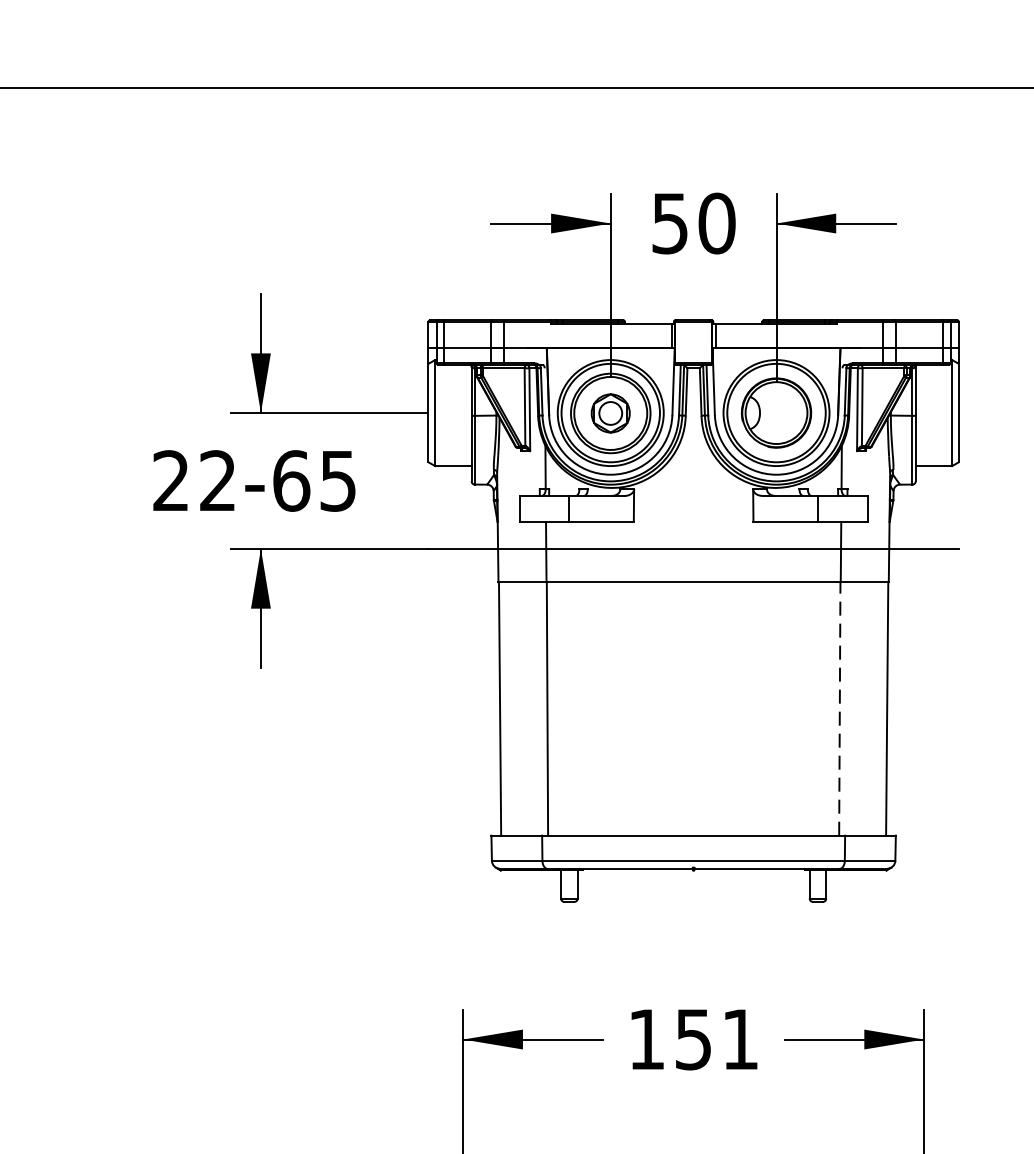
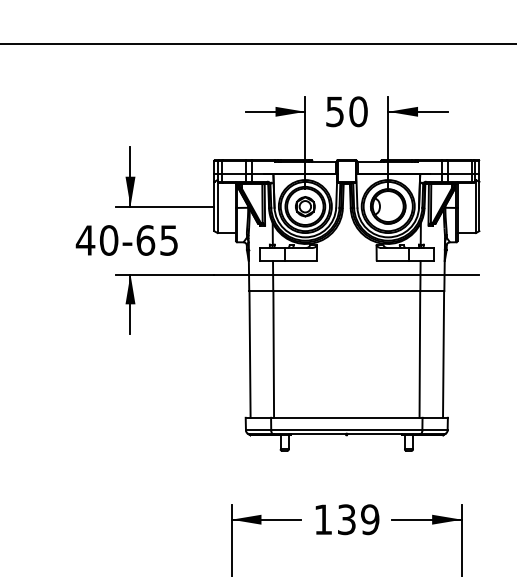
text: (192, 480) -> (96, 240), 22-65 -> 40-65
line: (839, 707) -> (419, 353), dashed -> solid
text: (717, 1039) -> (358, 519), 151 -> 139

